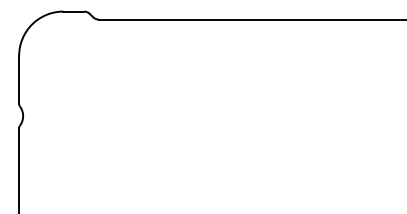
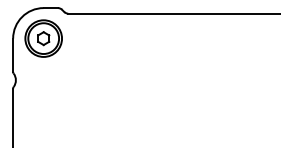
part: (63, 55) -> (43, 38), added

